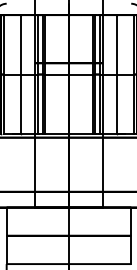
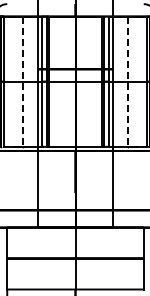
line: (20, 75) -> (22, 82), solid -> dashed
line: (117, 75) -> (128, 82), solid -> dashed

